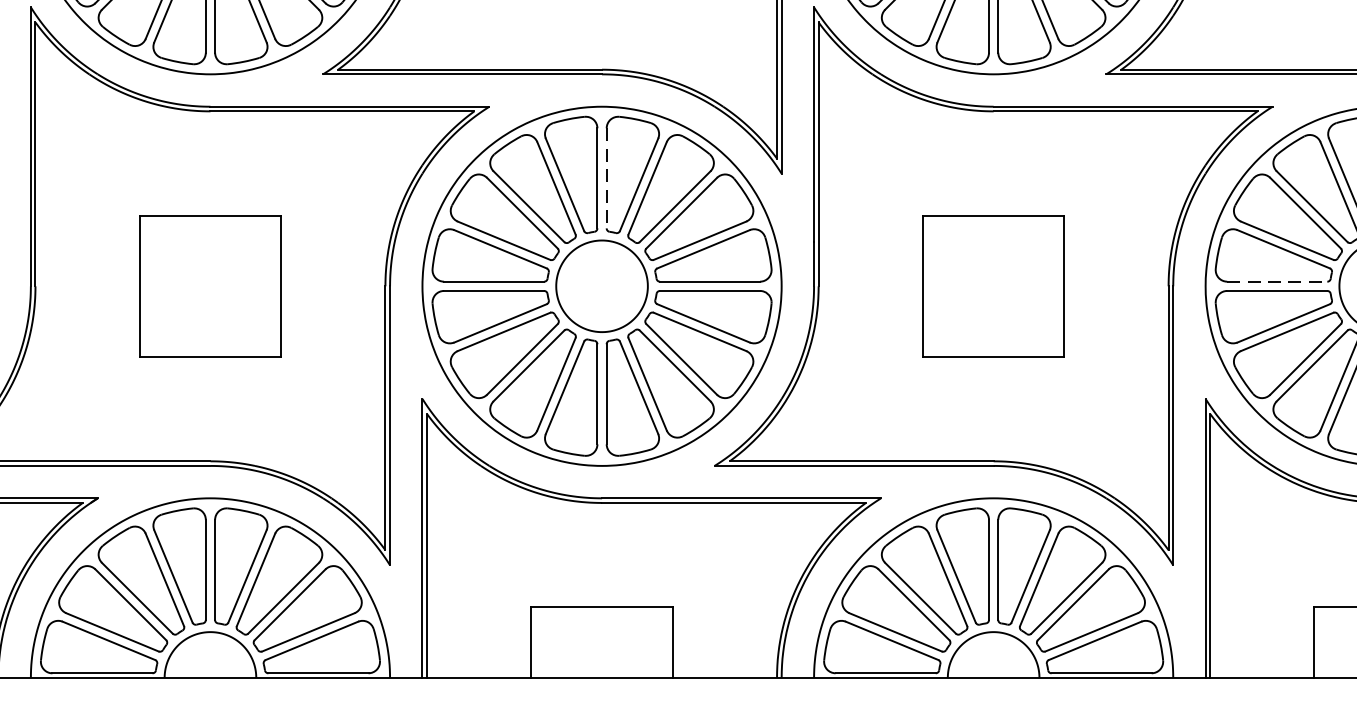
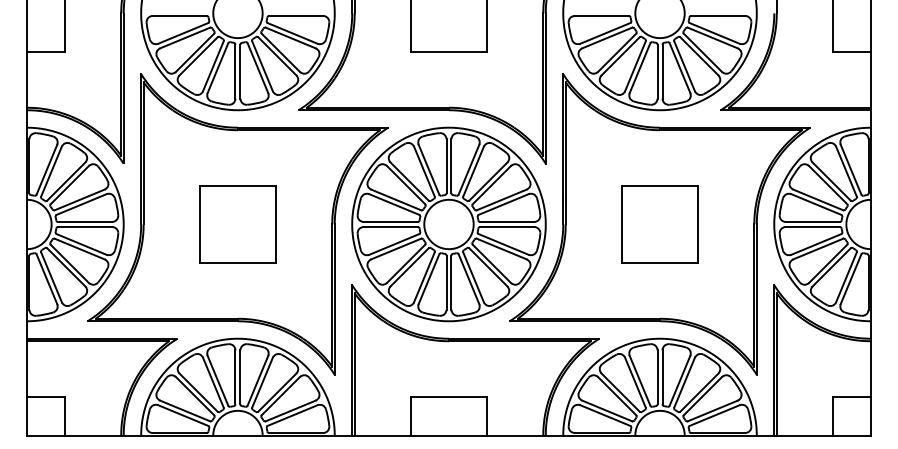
line: (606, 178) -> (451, 166), dashed -> solid
line: (1276, 282) -> (812, 222), dashed -> solid

